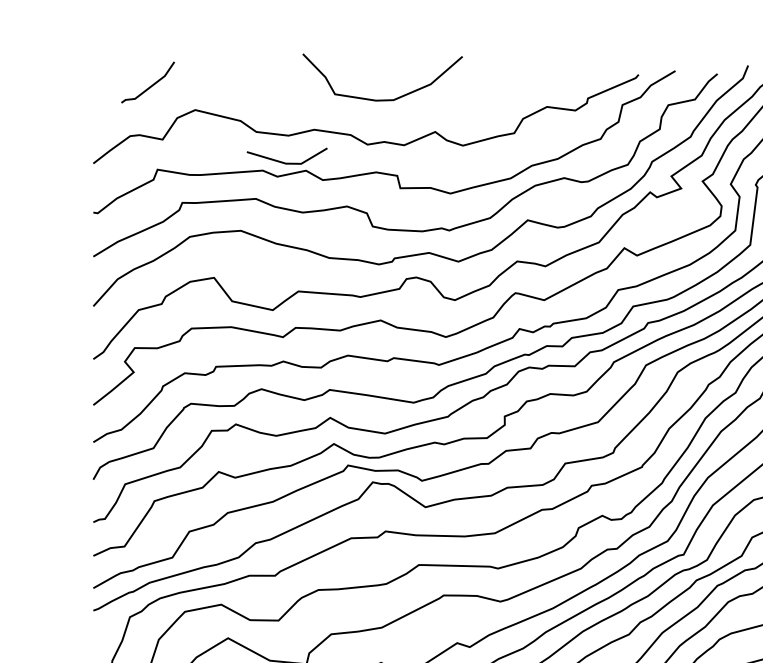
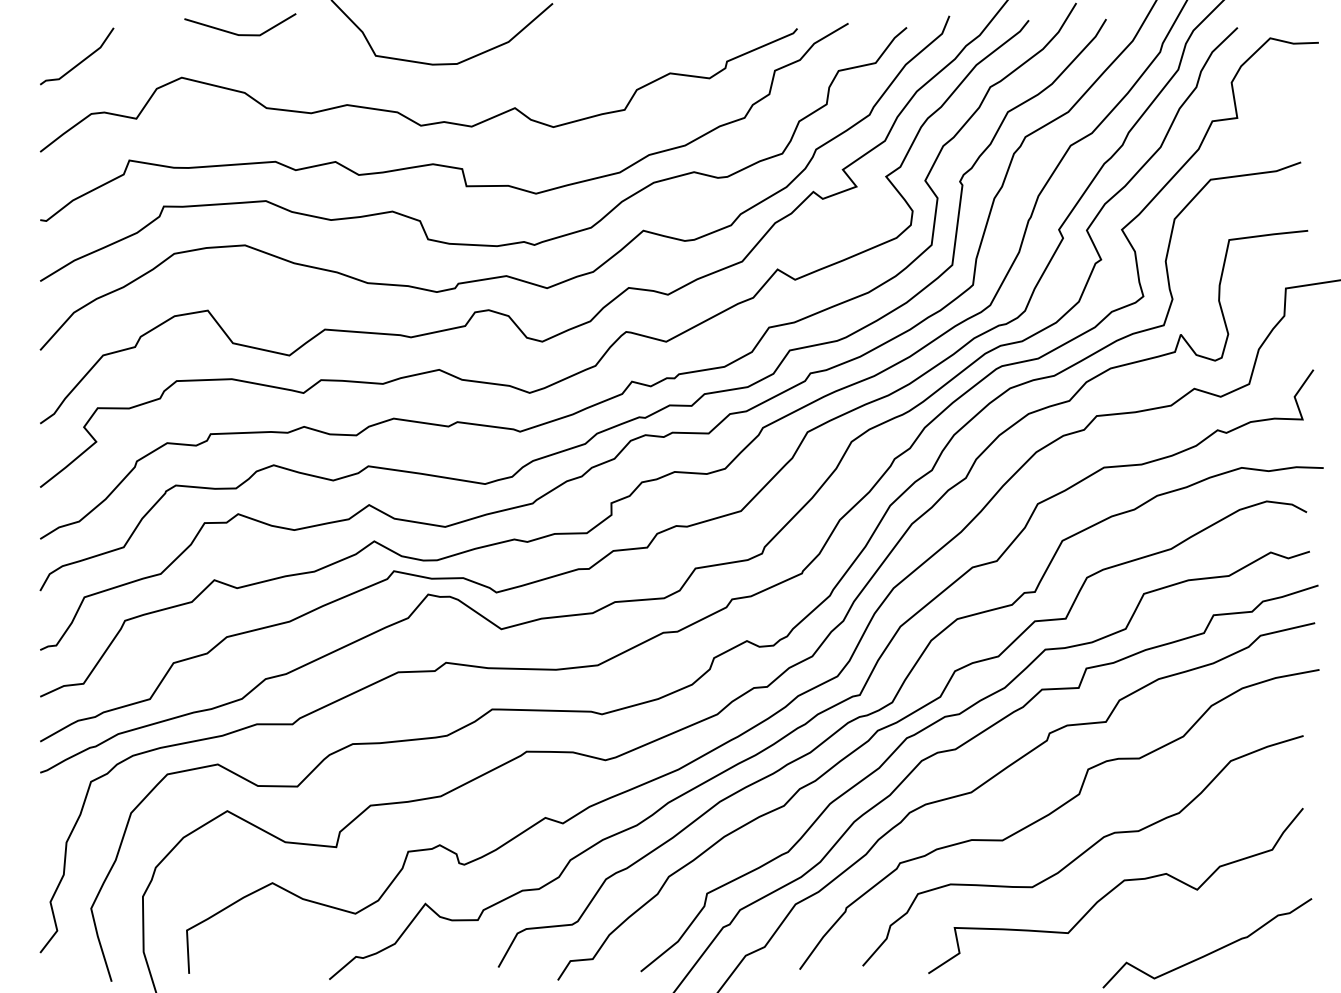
line: (151, 85) -> (81, 60), moved
line: (285, 162) -> (237, 33), moved

